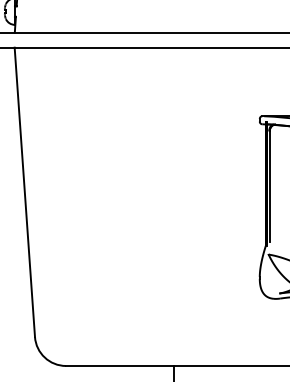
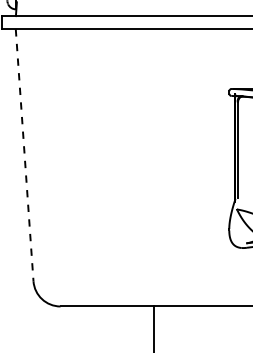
line: (24, 192) -> (24, 155), solid -> dashed

